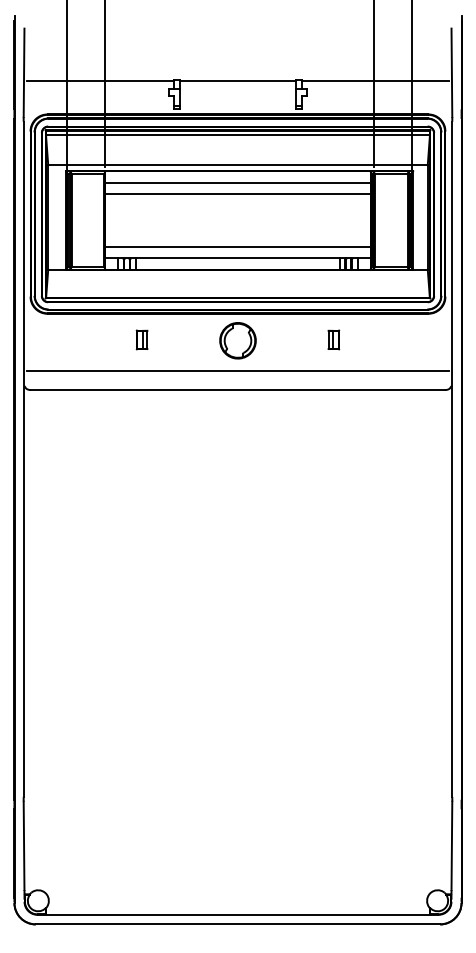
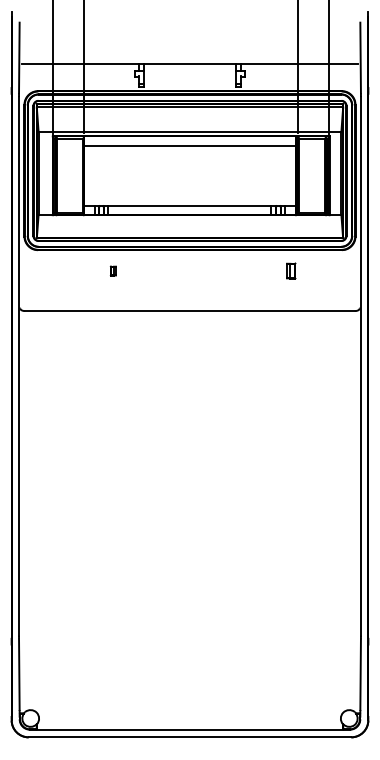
line: (237, 193) -> (189, 154), removed
line: (237, 247) -> (189, 197), removed
part: (141, 339) -> (113, 270), size x0.6
part: (333, 339) -> (290, 270), moved
part: (237, 340) -> (189, 271), removed
line: (237, 370) -> (189, 295), removed

